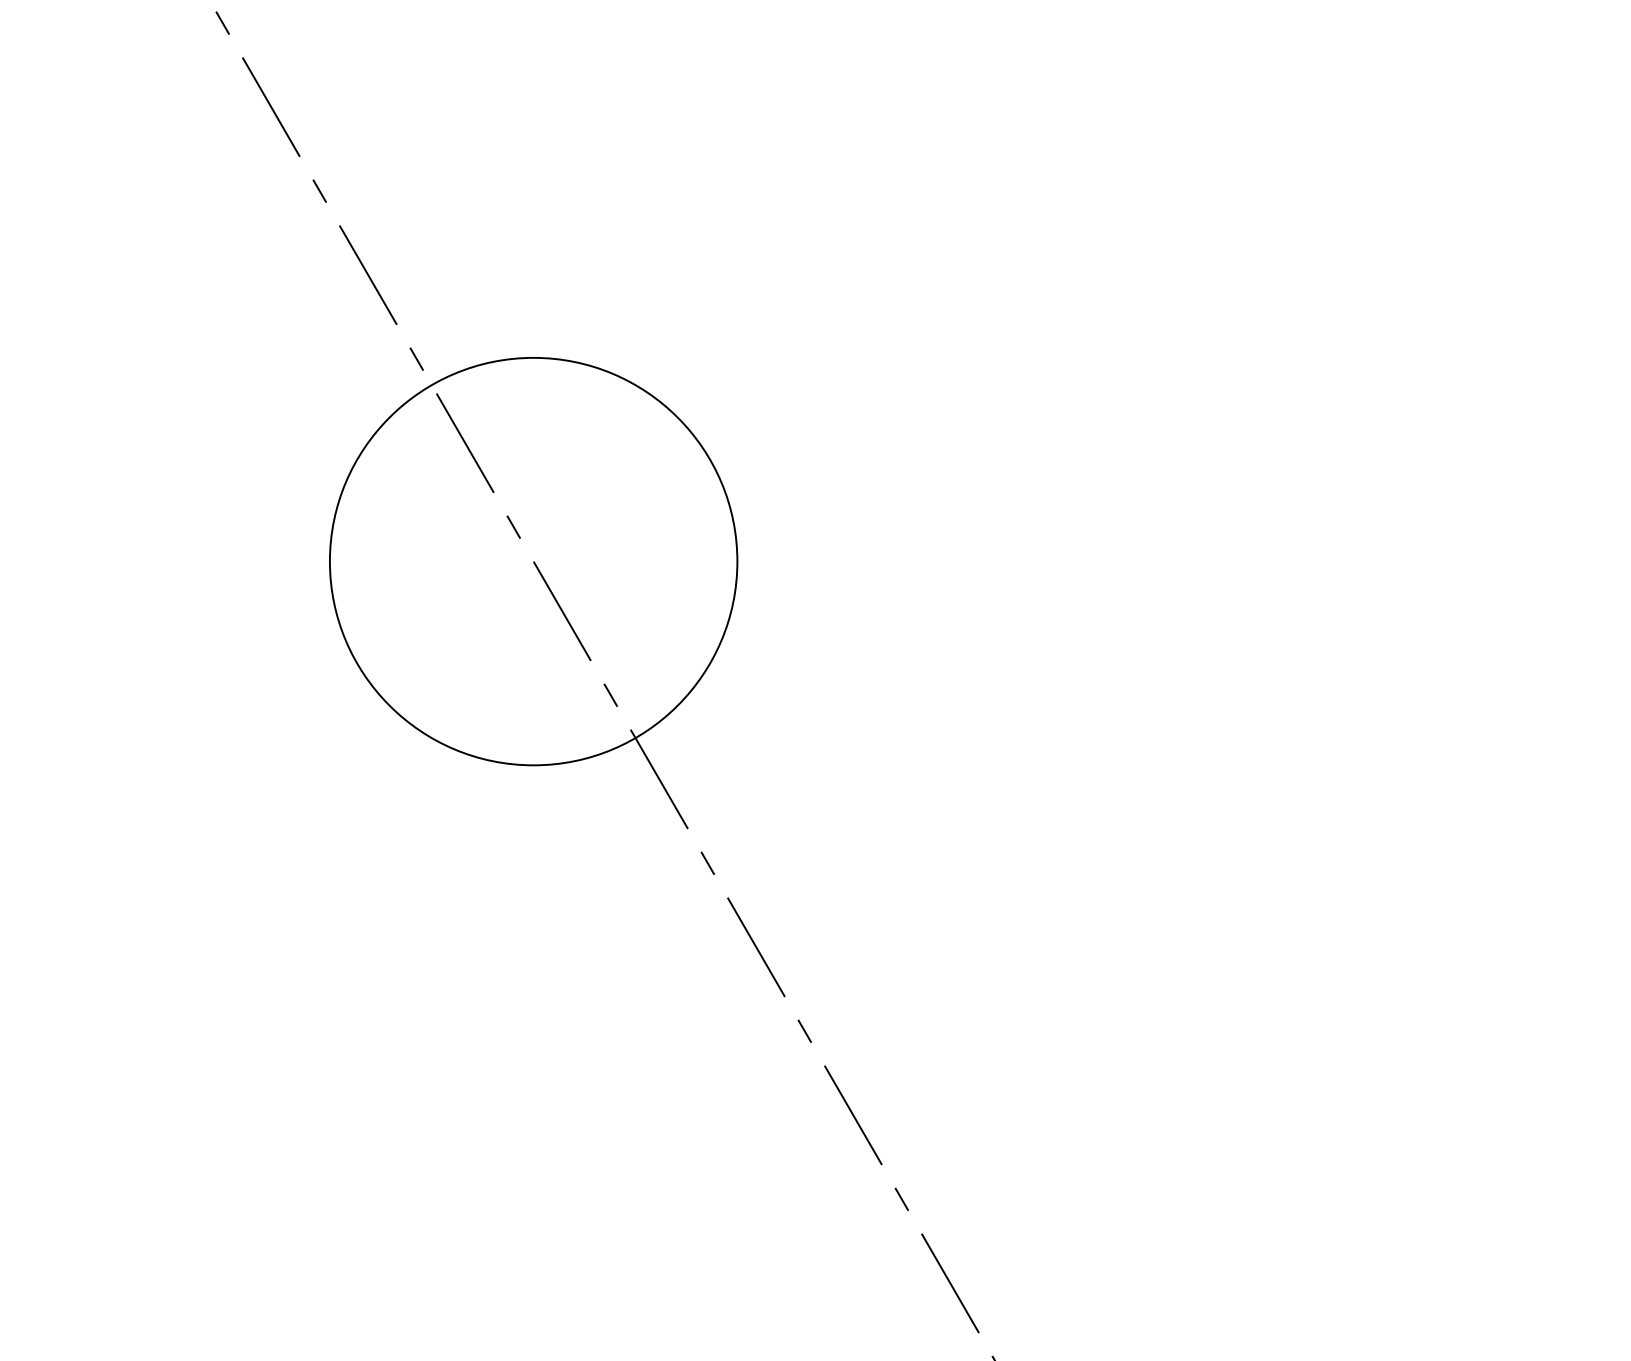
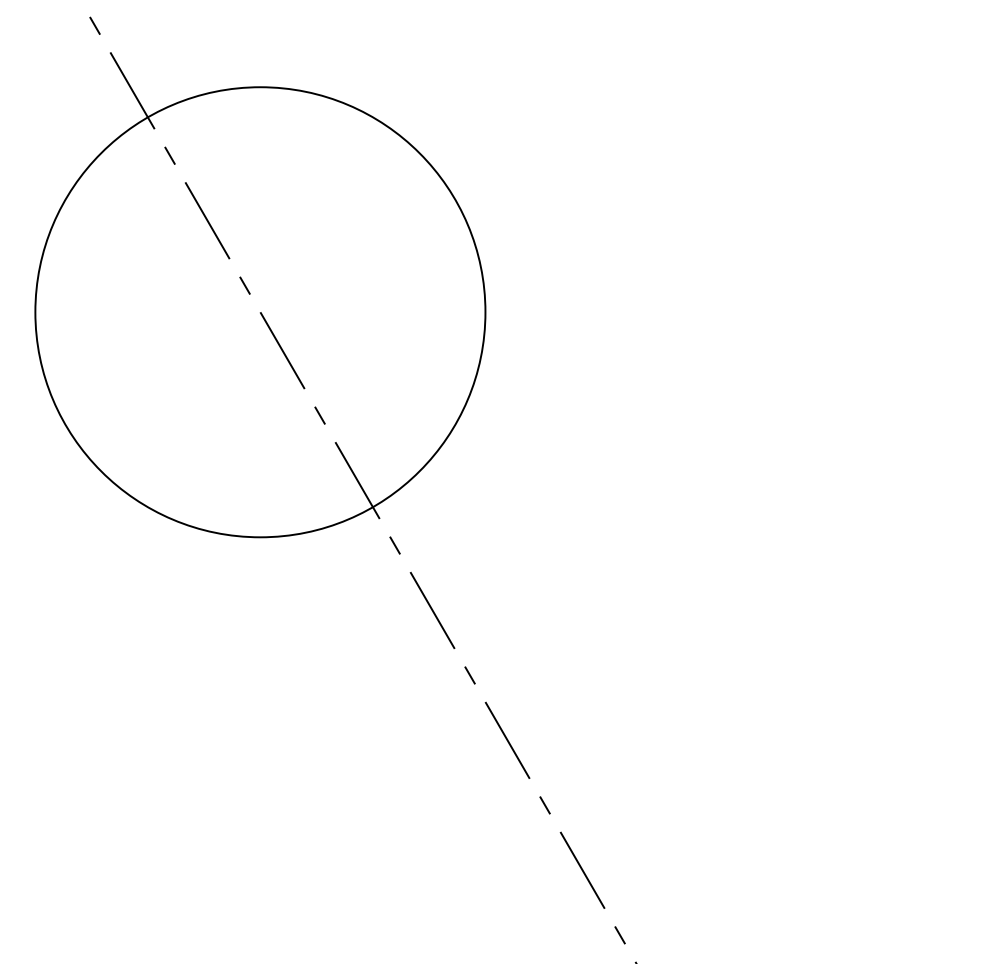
circle: (533, 561) -> (260, 312), size x1.43

